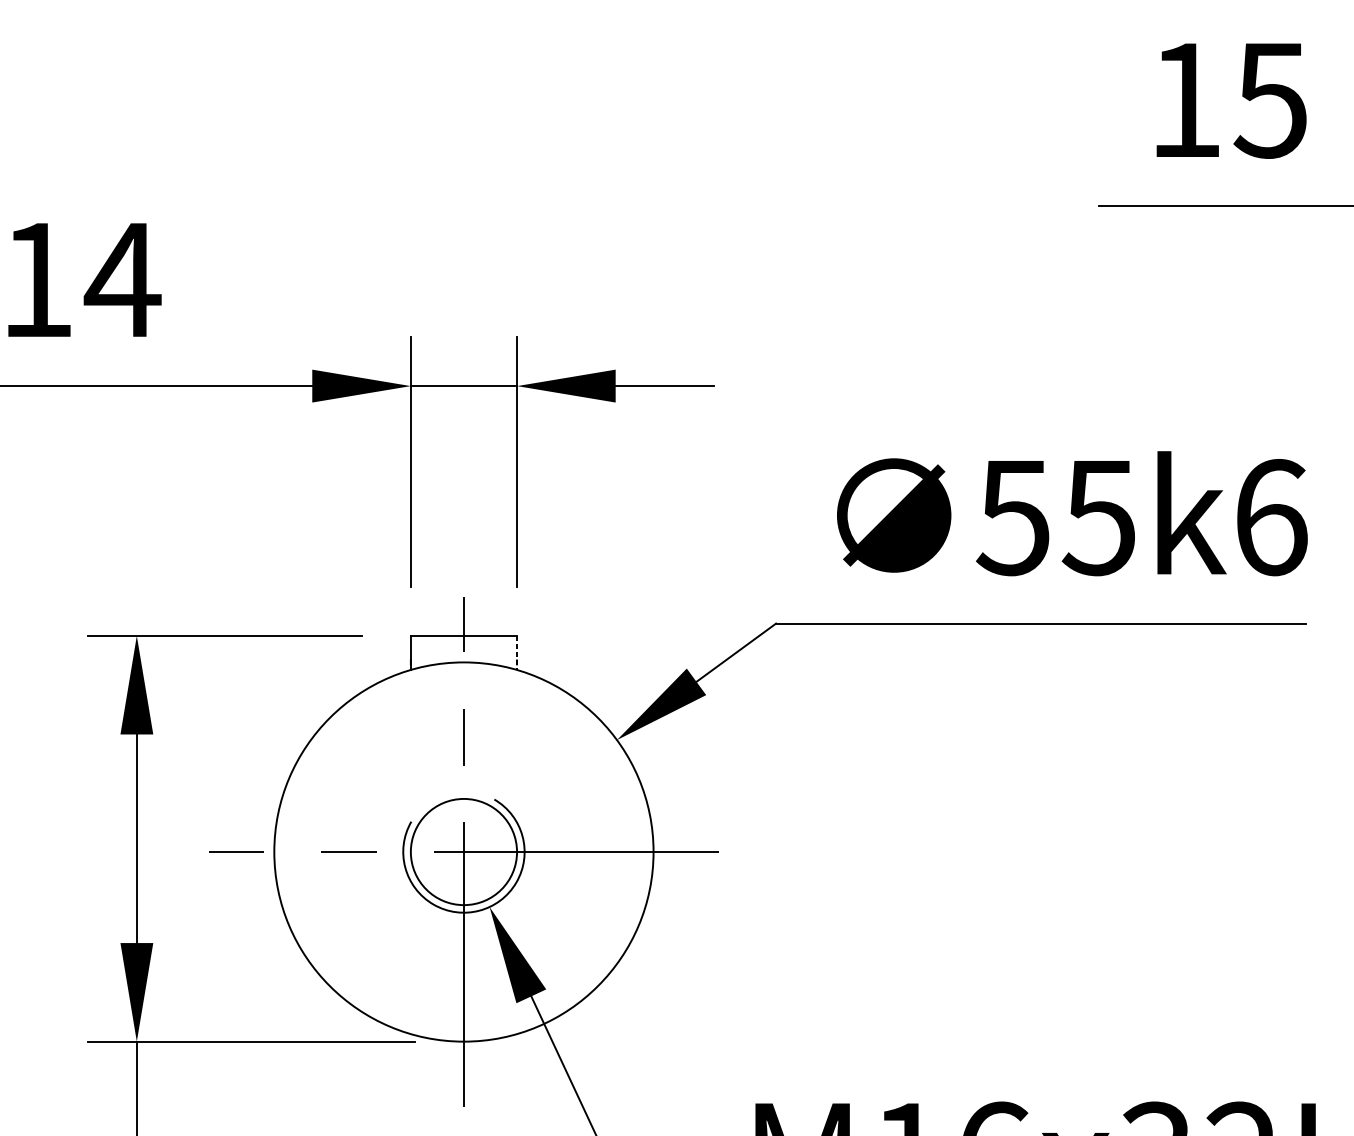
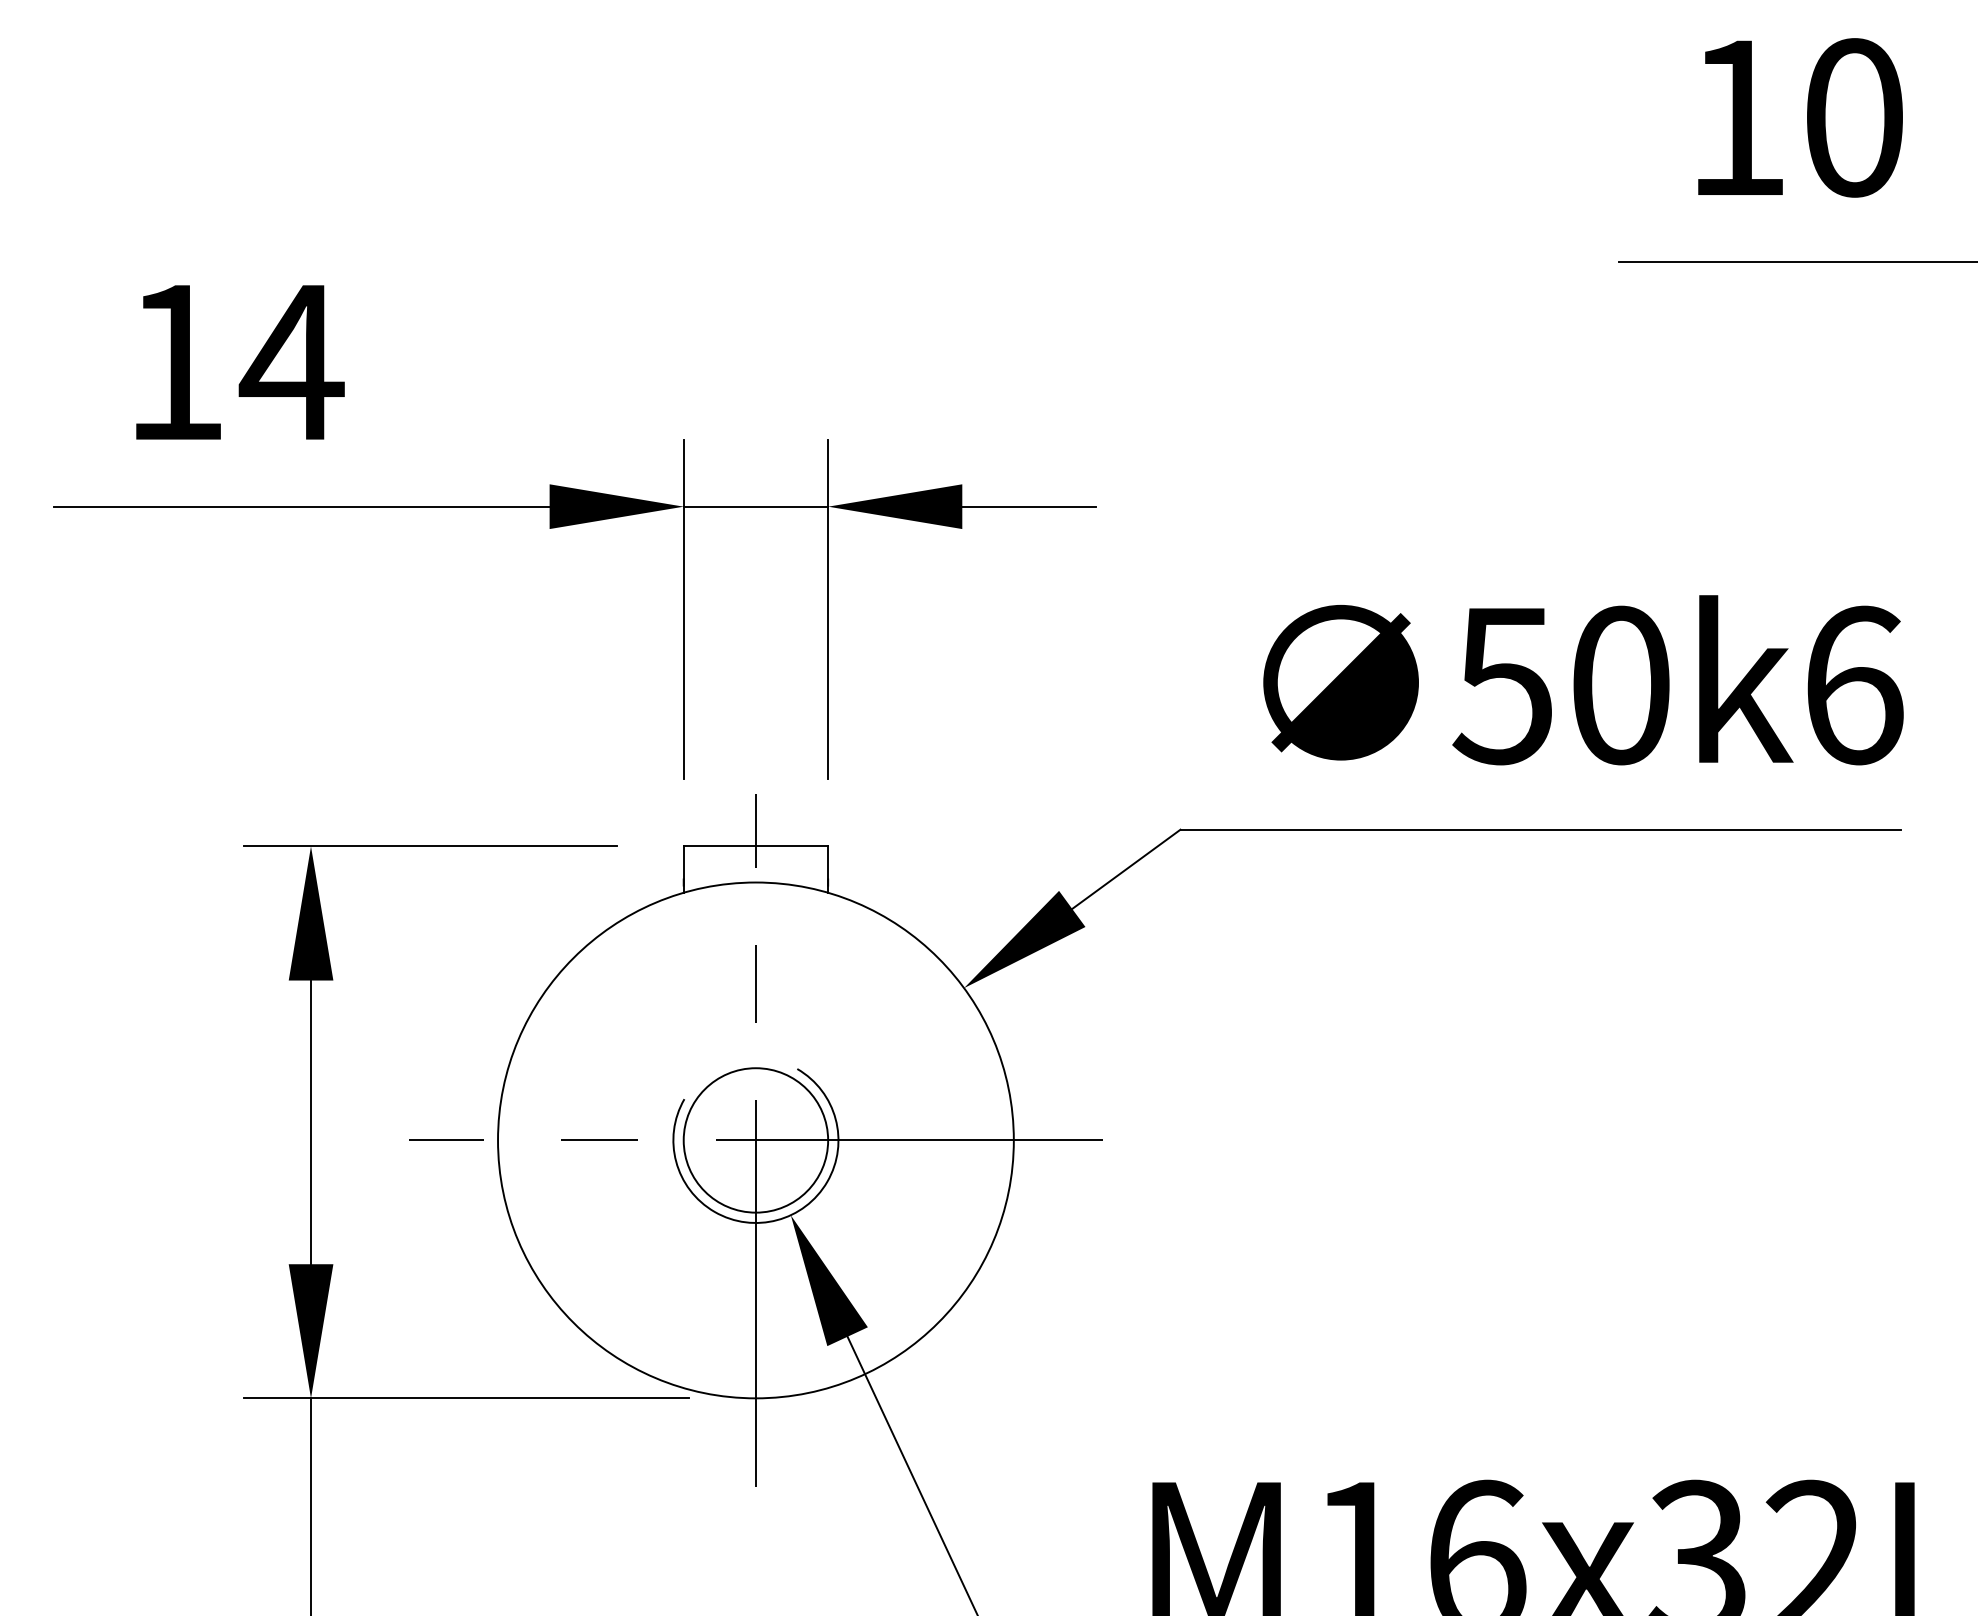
text: (1270, 99) -> (1852, 117), 15 -> 10
text: (1098, 517) -> (1619, 685), 55k6 -> 50k6
line: (517, 653) -> (828, 870), dashed -> solid

